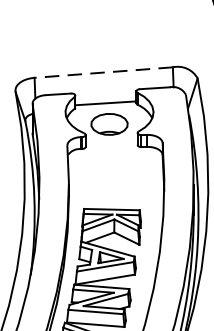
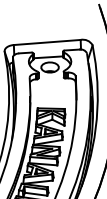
line: (102, 72) -> (46, 42), dashed -> solid

